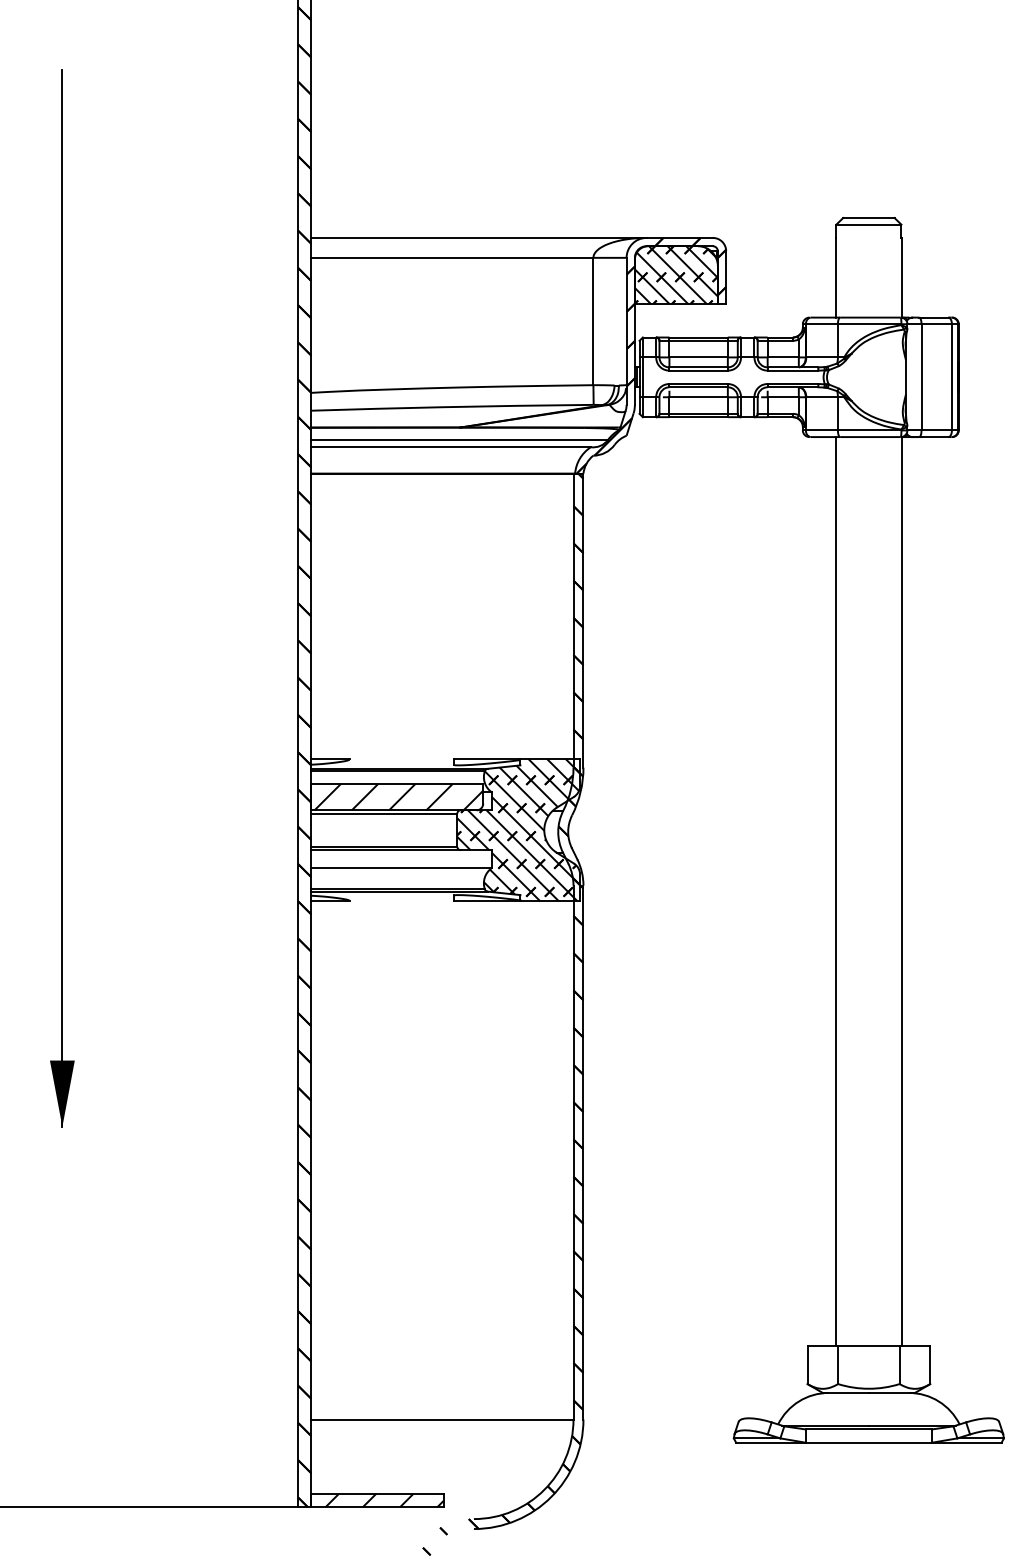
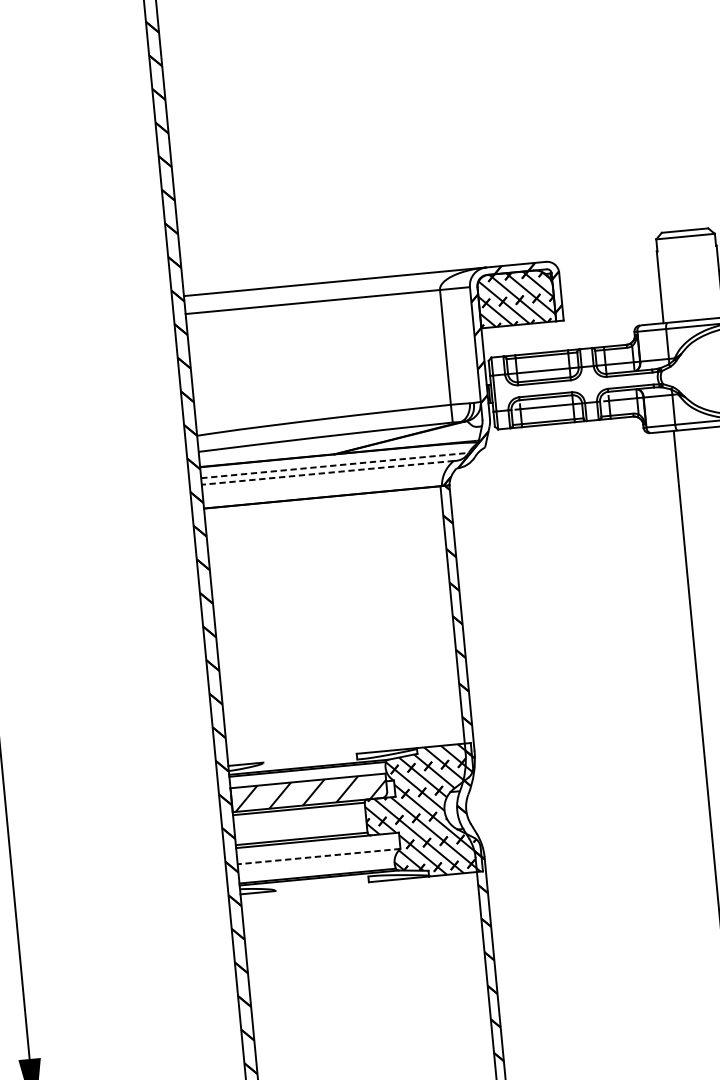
line: (460, 439) -> (335, 465), solid -> dashed
line: (451, 447) -> (328, 473), solid -> dashed
line: (401, 868) -> (319, 856), solid -> dashed

